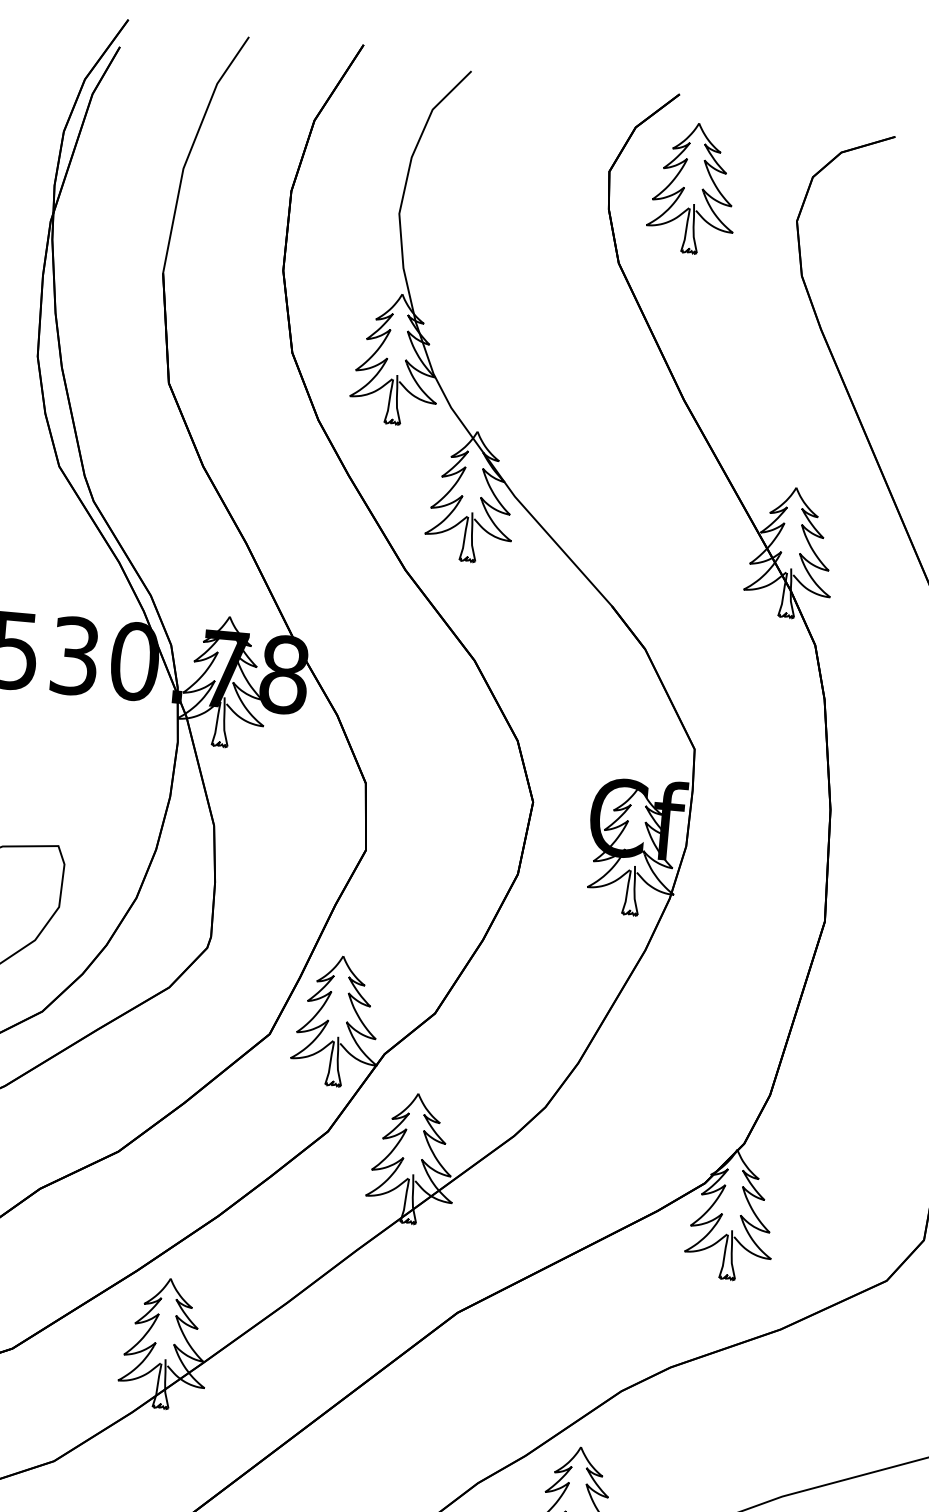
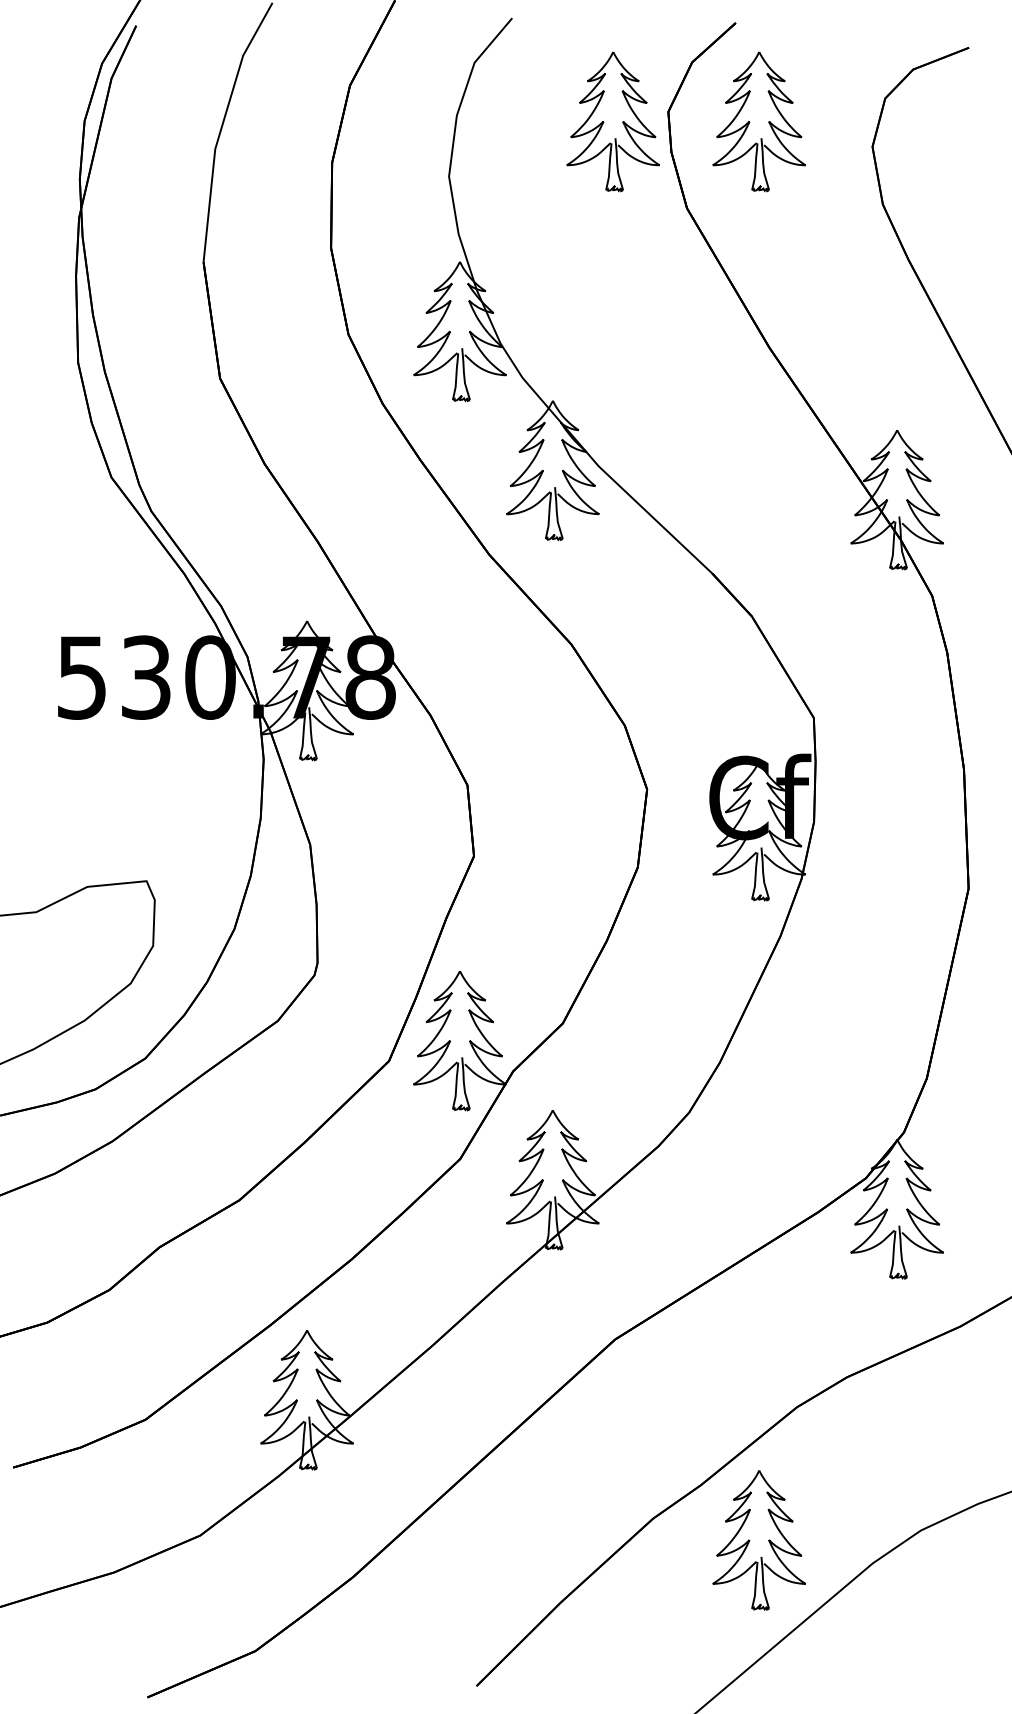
part: (556, 175) -> (612, 121), added

